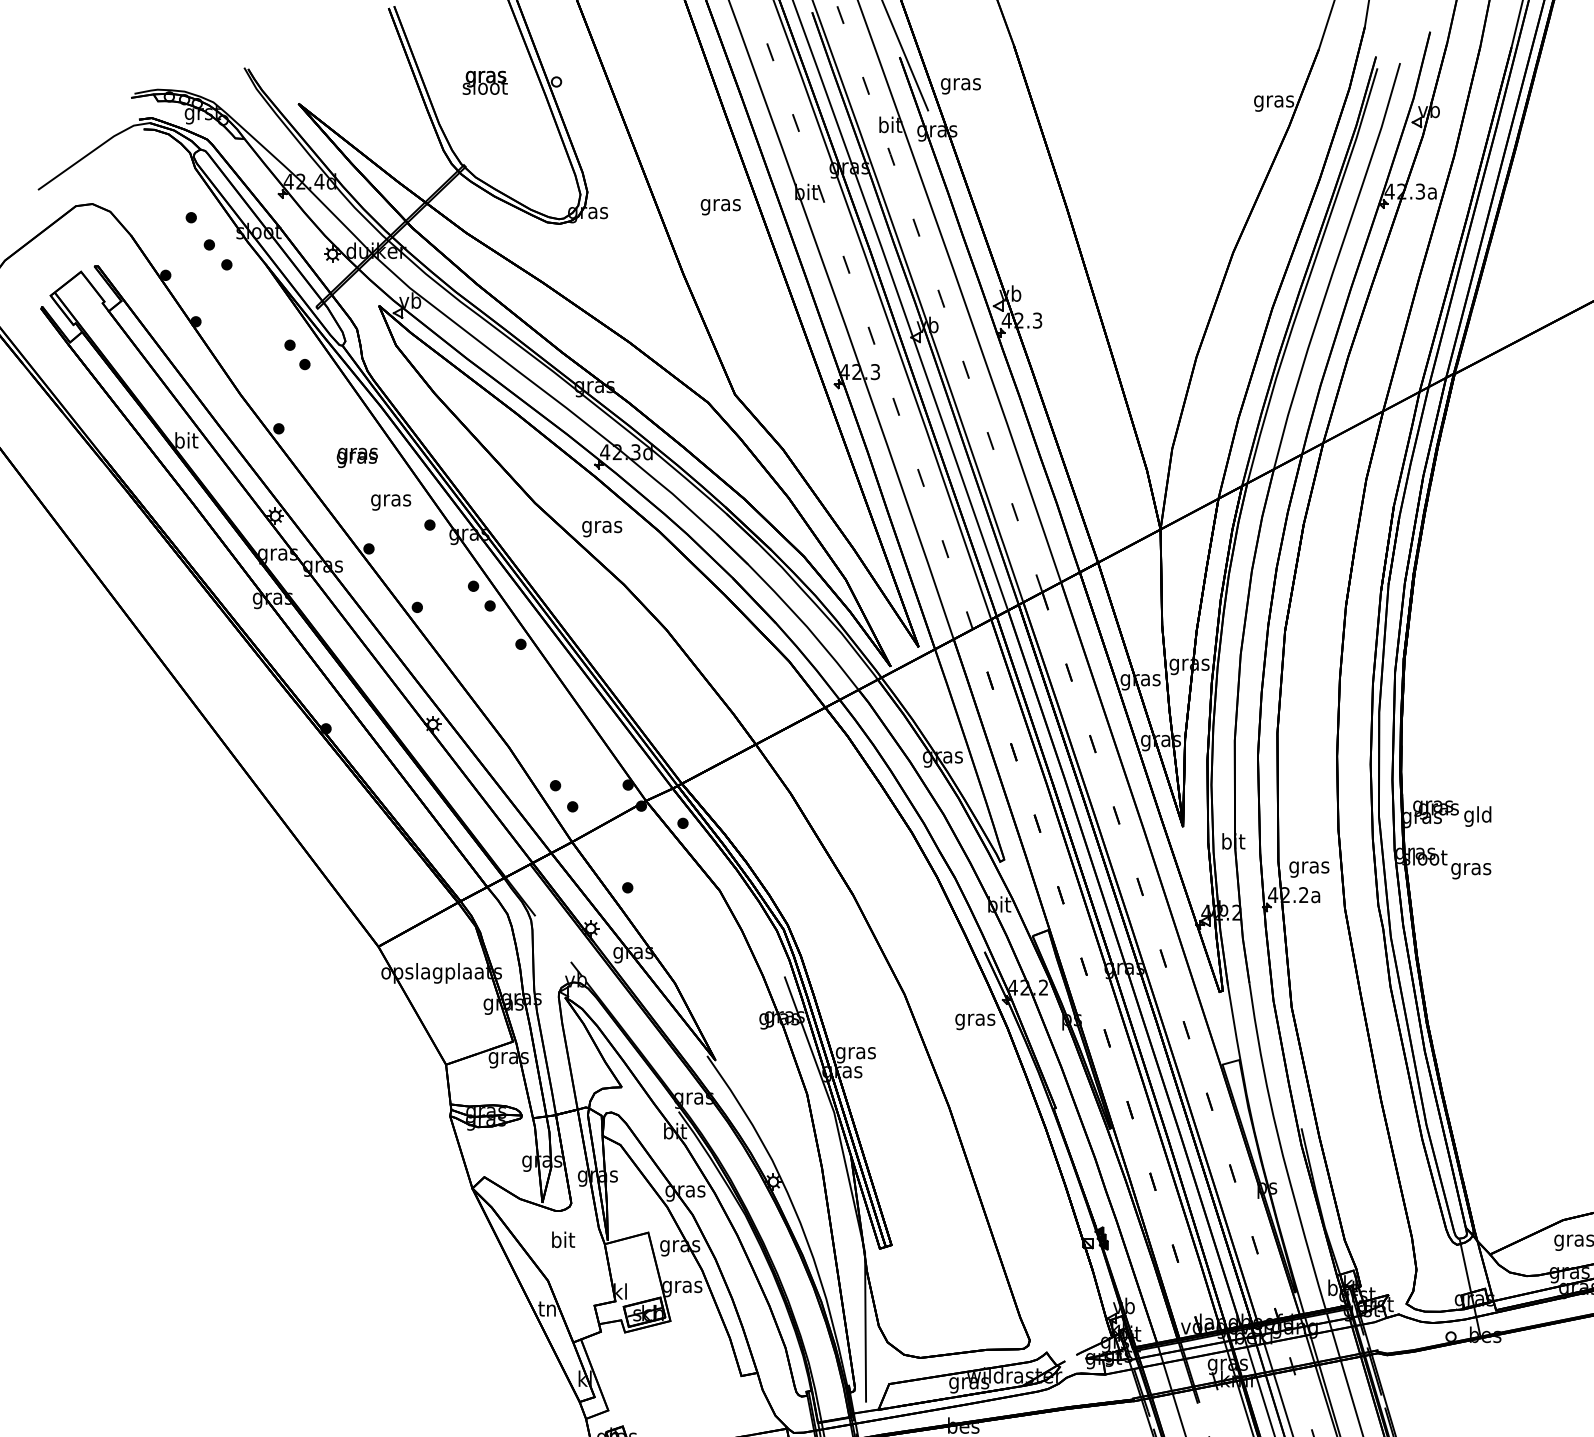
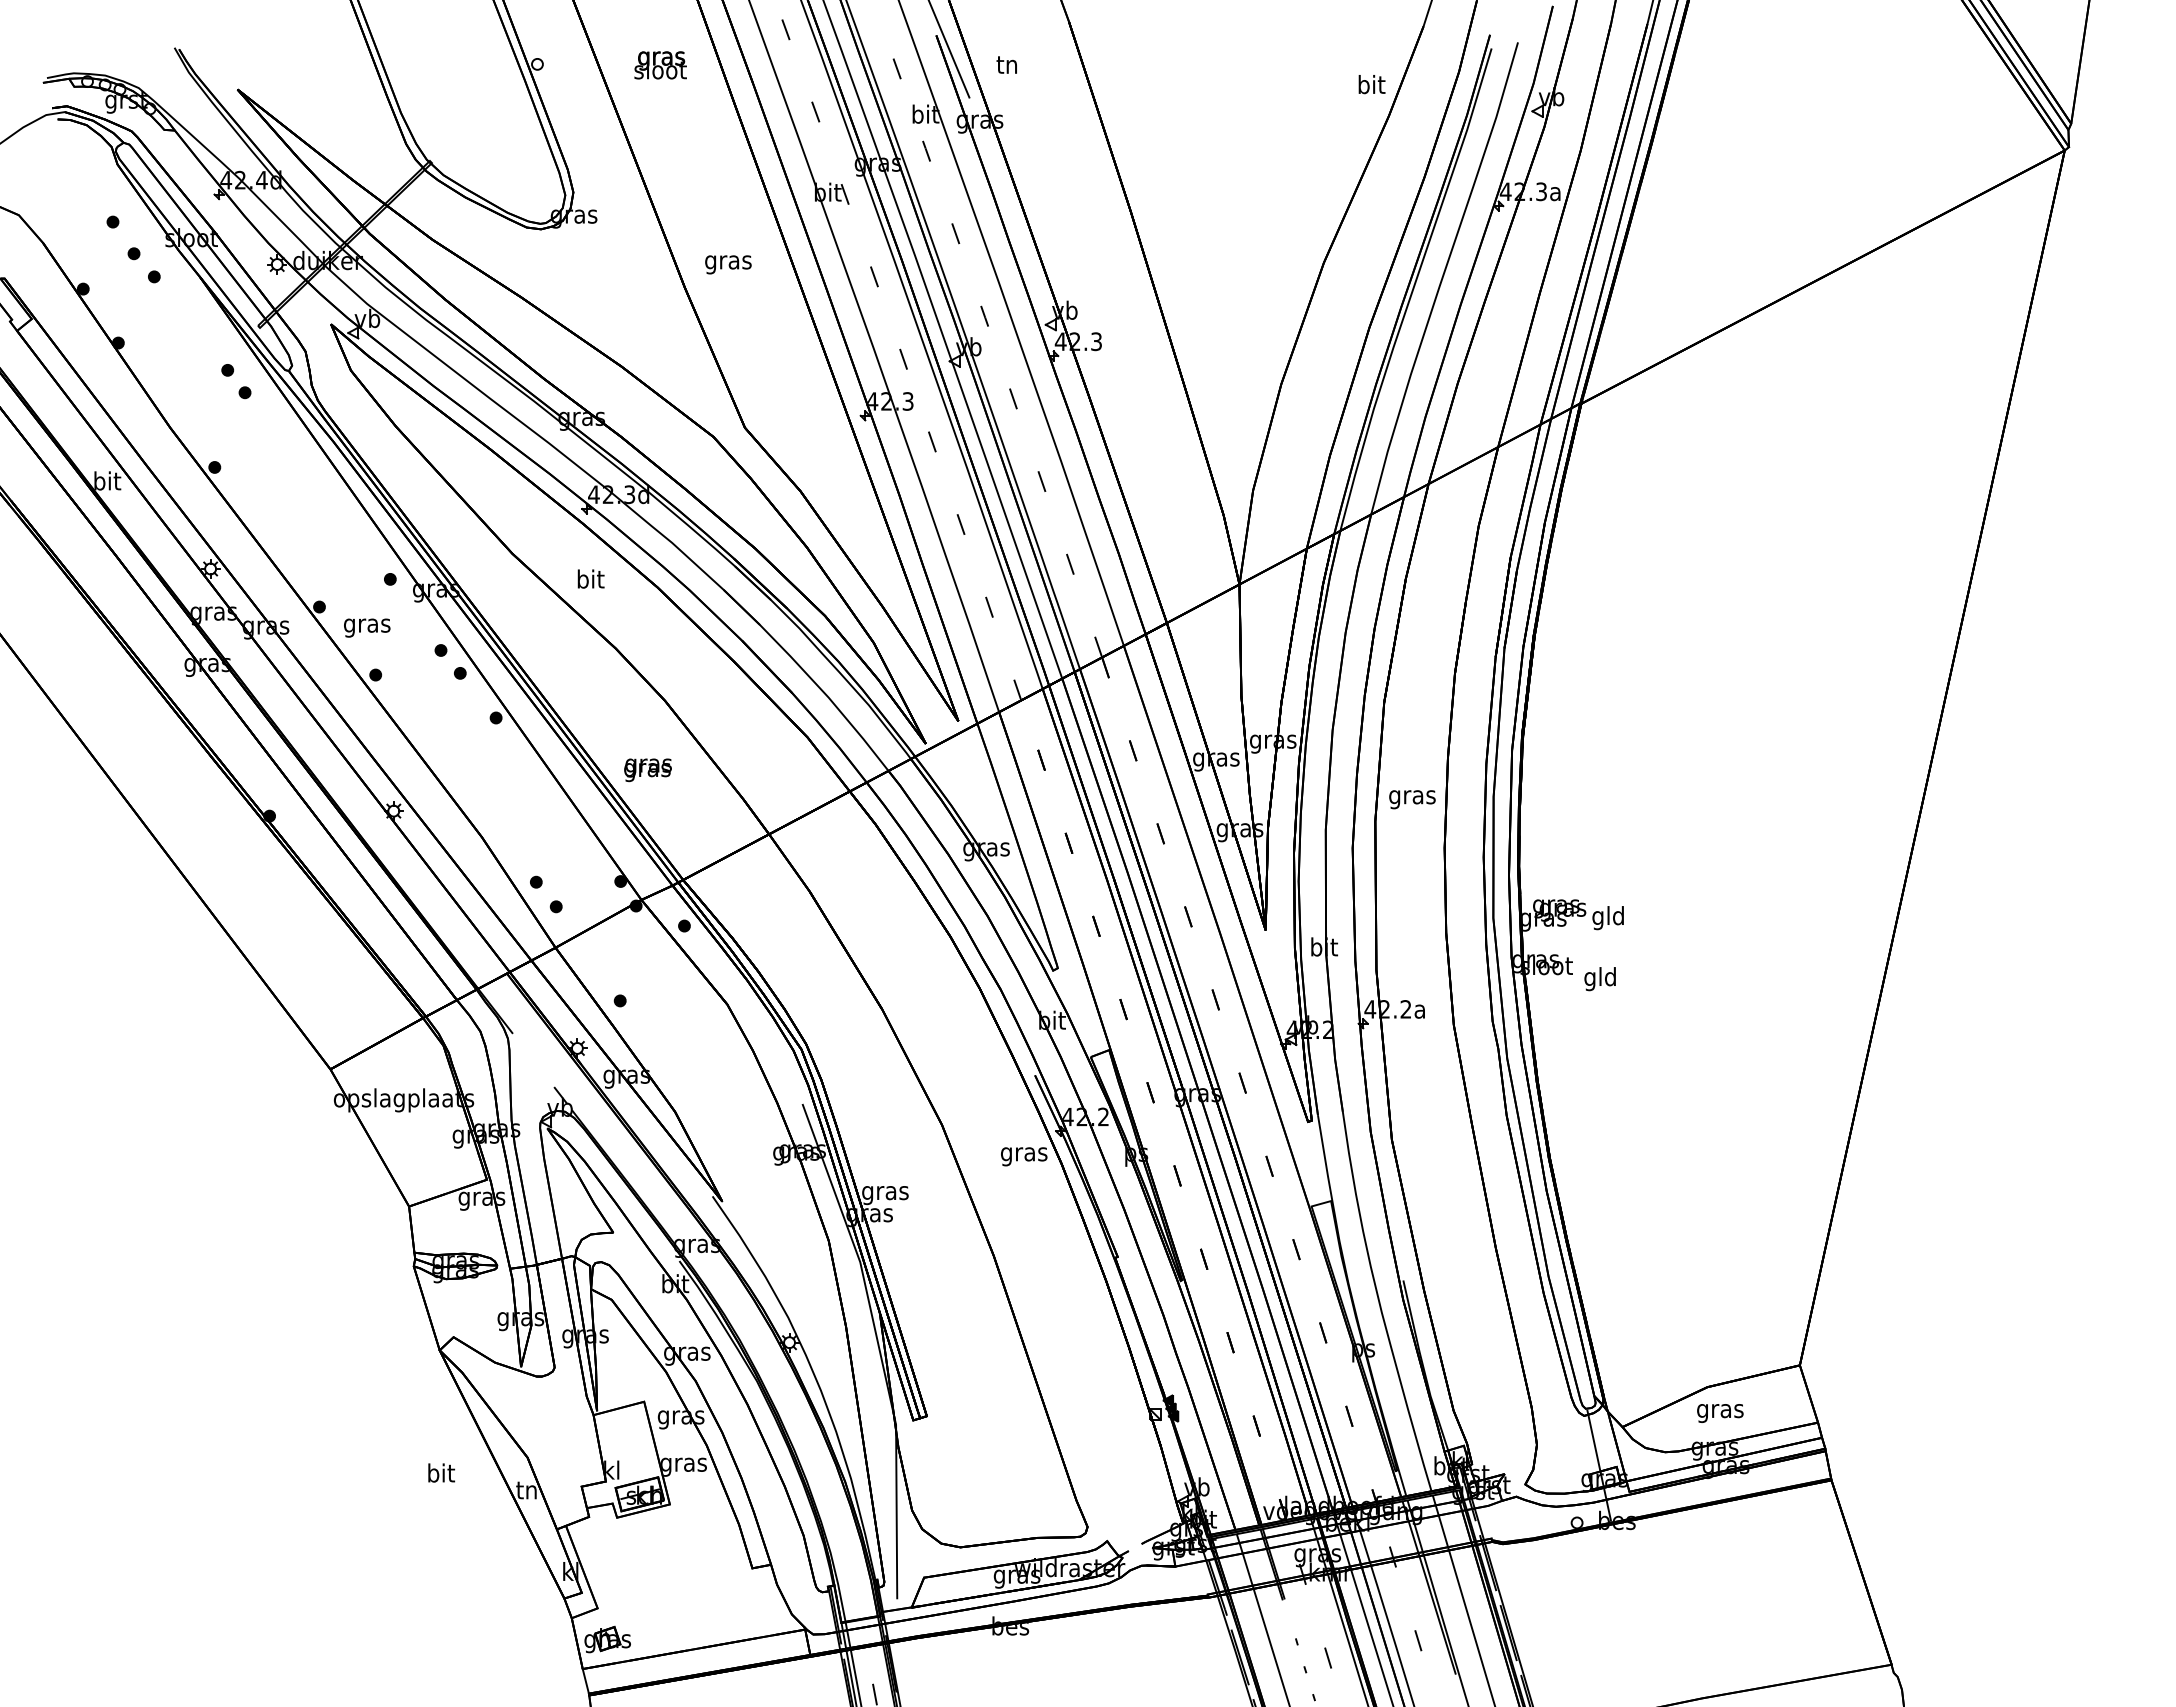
text: (485, 82) -> (660, 65), moved
text: (960, 84) -> (1007, 67), gras -> tn
text: (1274, 101) -> (1371, 86), gras -> bit
text: (720, 206) -> (728, 264), moved
text: (356, 458) -> (647, 770), moved
text: (391, 501) -> (367, 627), moved
text: (602, 526) -> (590, 581), gras -> bit
text: (1309, 869) -> (1412, 799), moved
text: (1471, 869) -> (1600, 979), gras -> gld
text: (563, 1239) -> (441, 1472), moved

